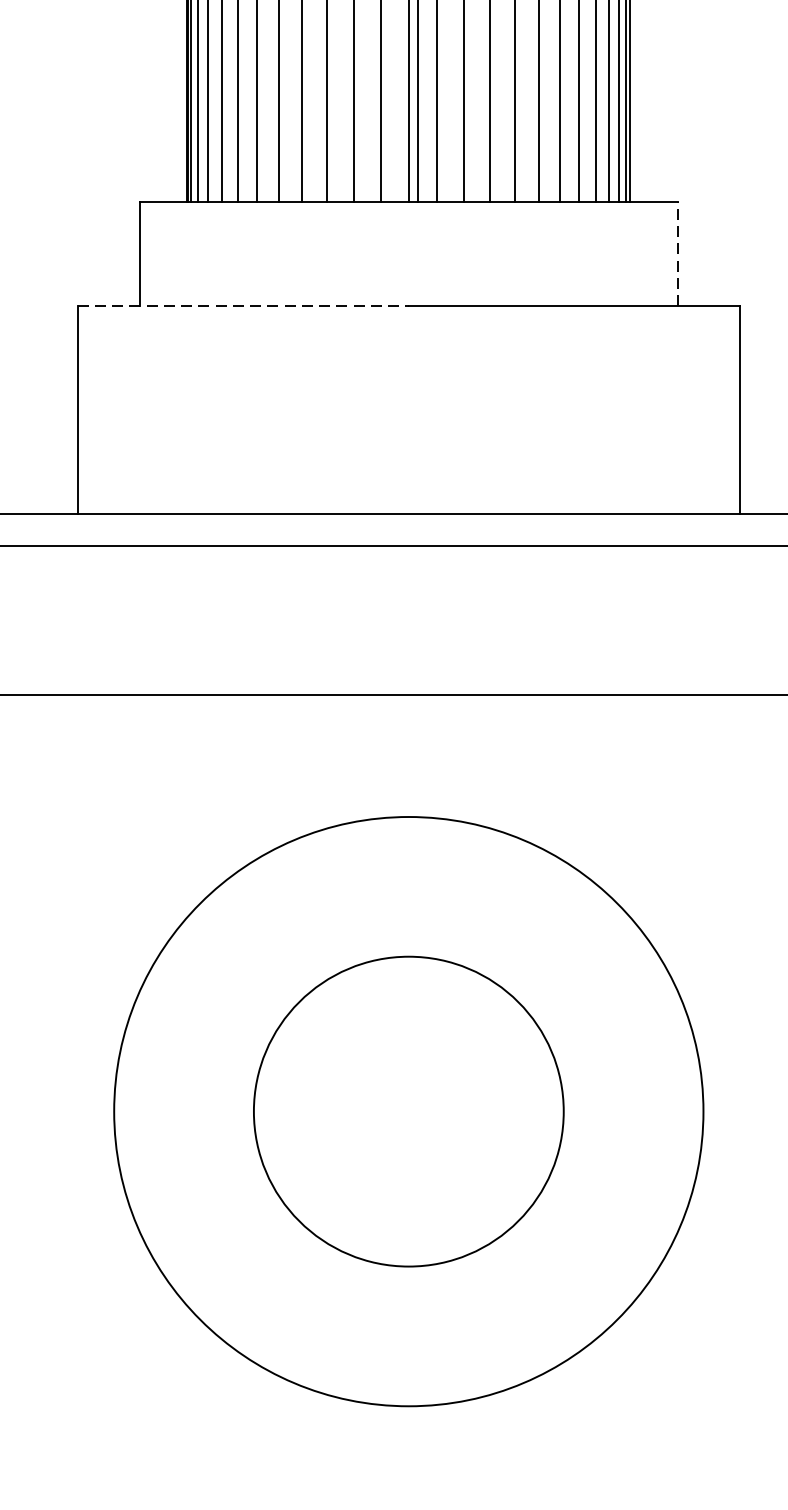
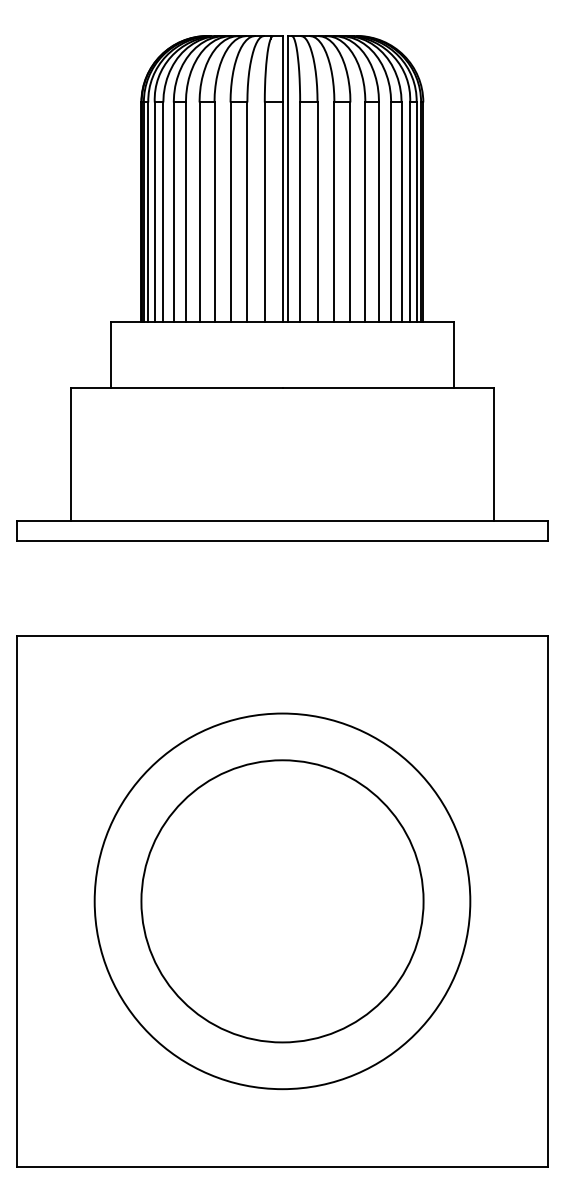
line: (677, 253) -> (453, 354), dashed -> solid
line: (242, 305) -> (176, 387), dashed -> solid
circle: (408, 1111) -> (282, 901), size x1.43

